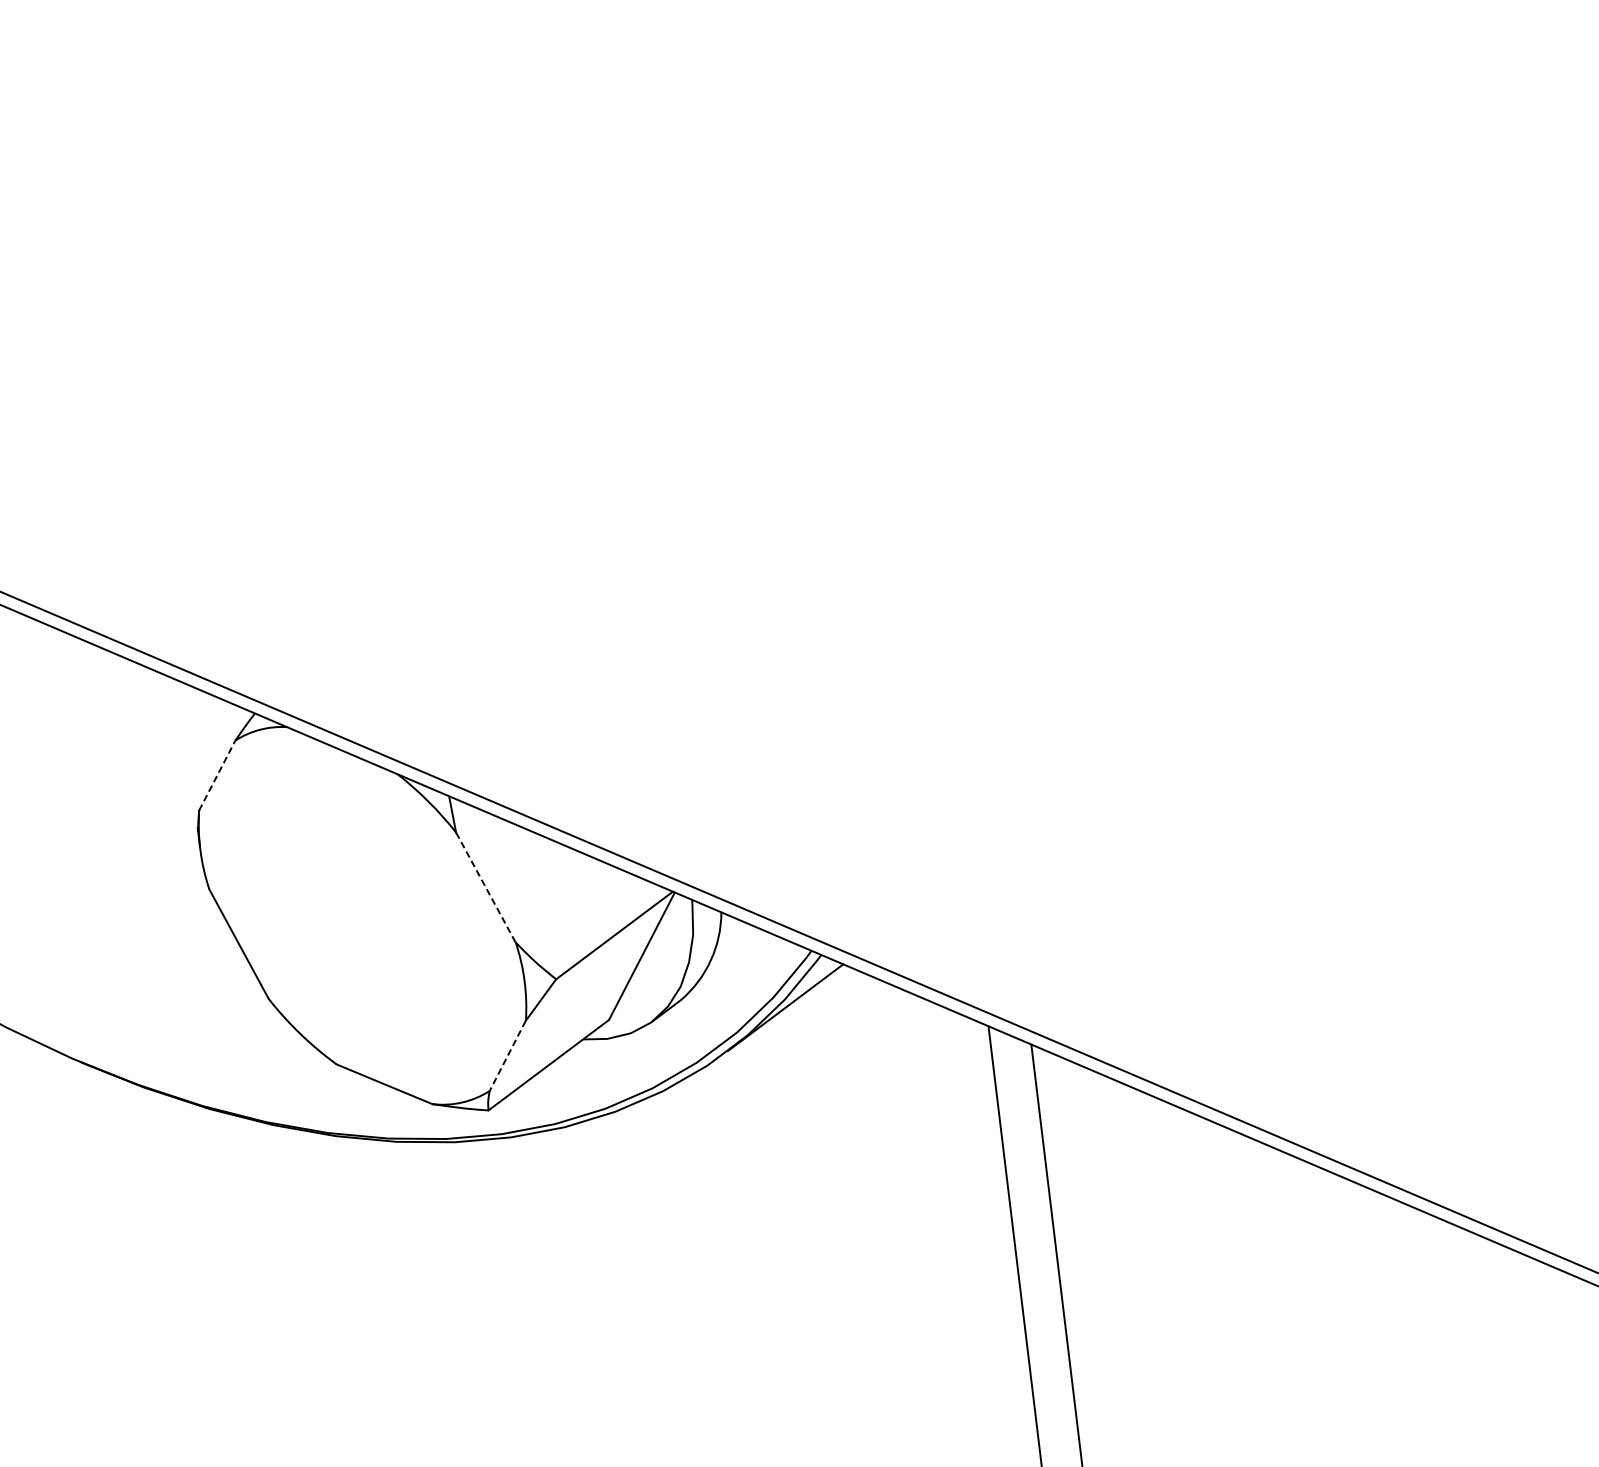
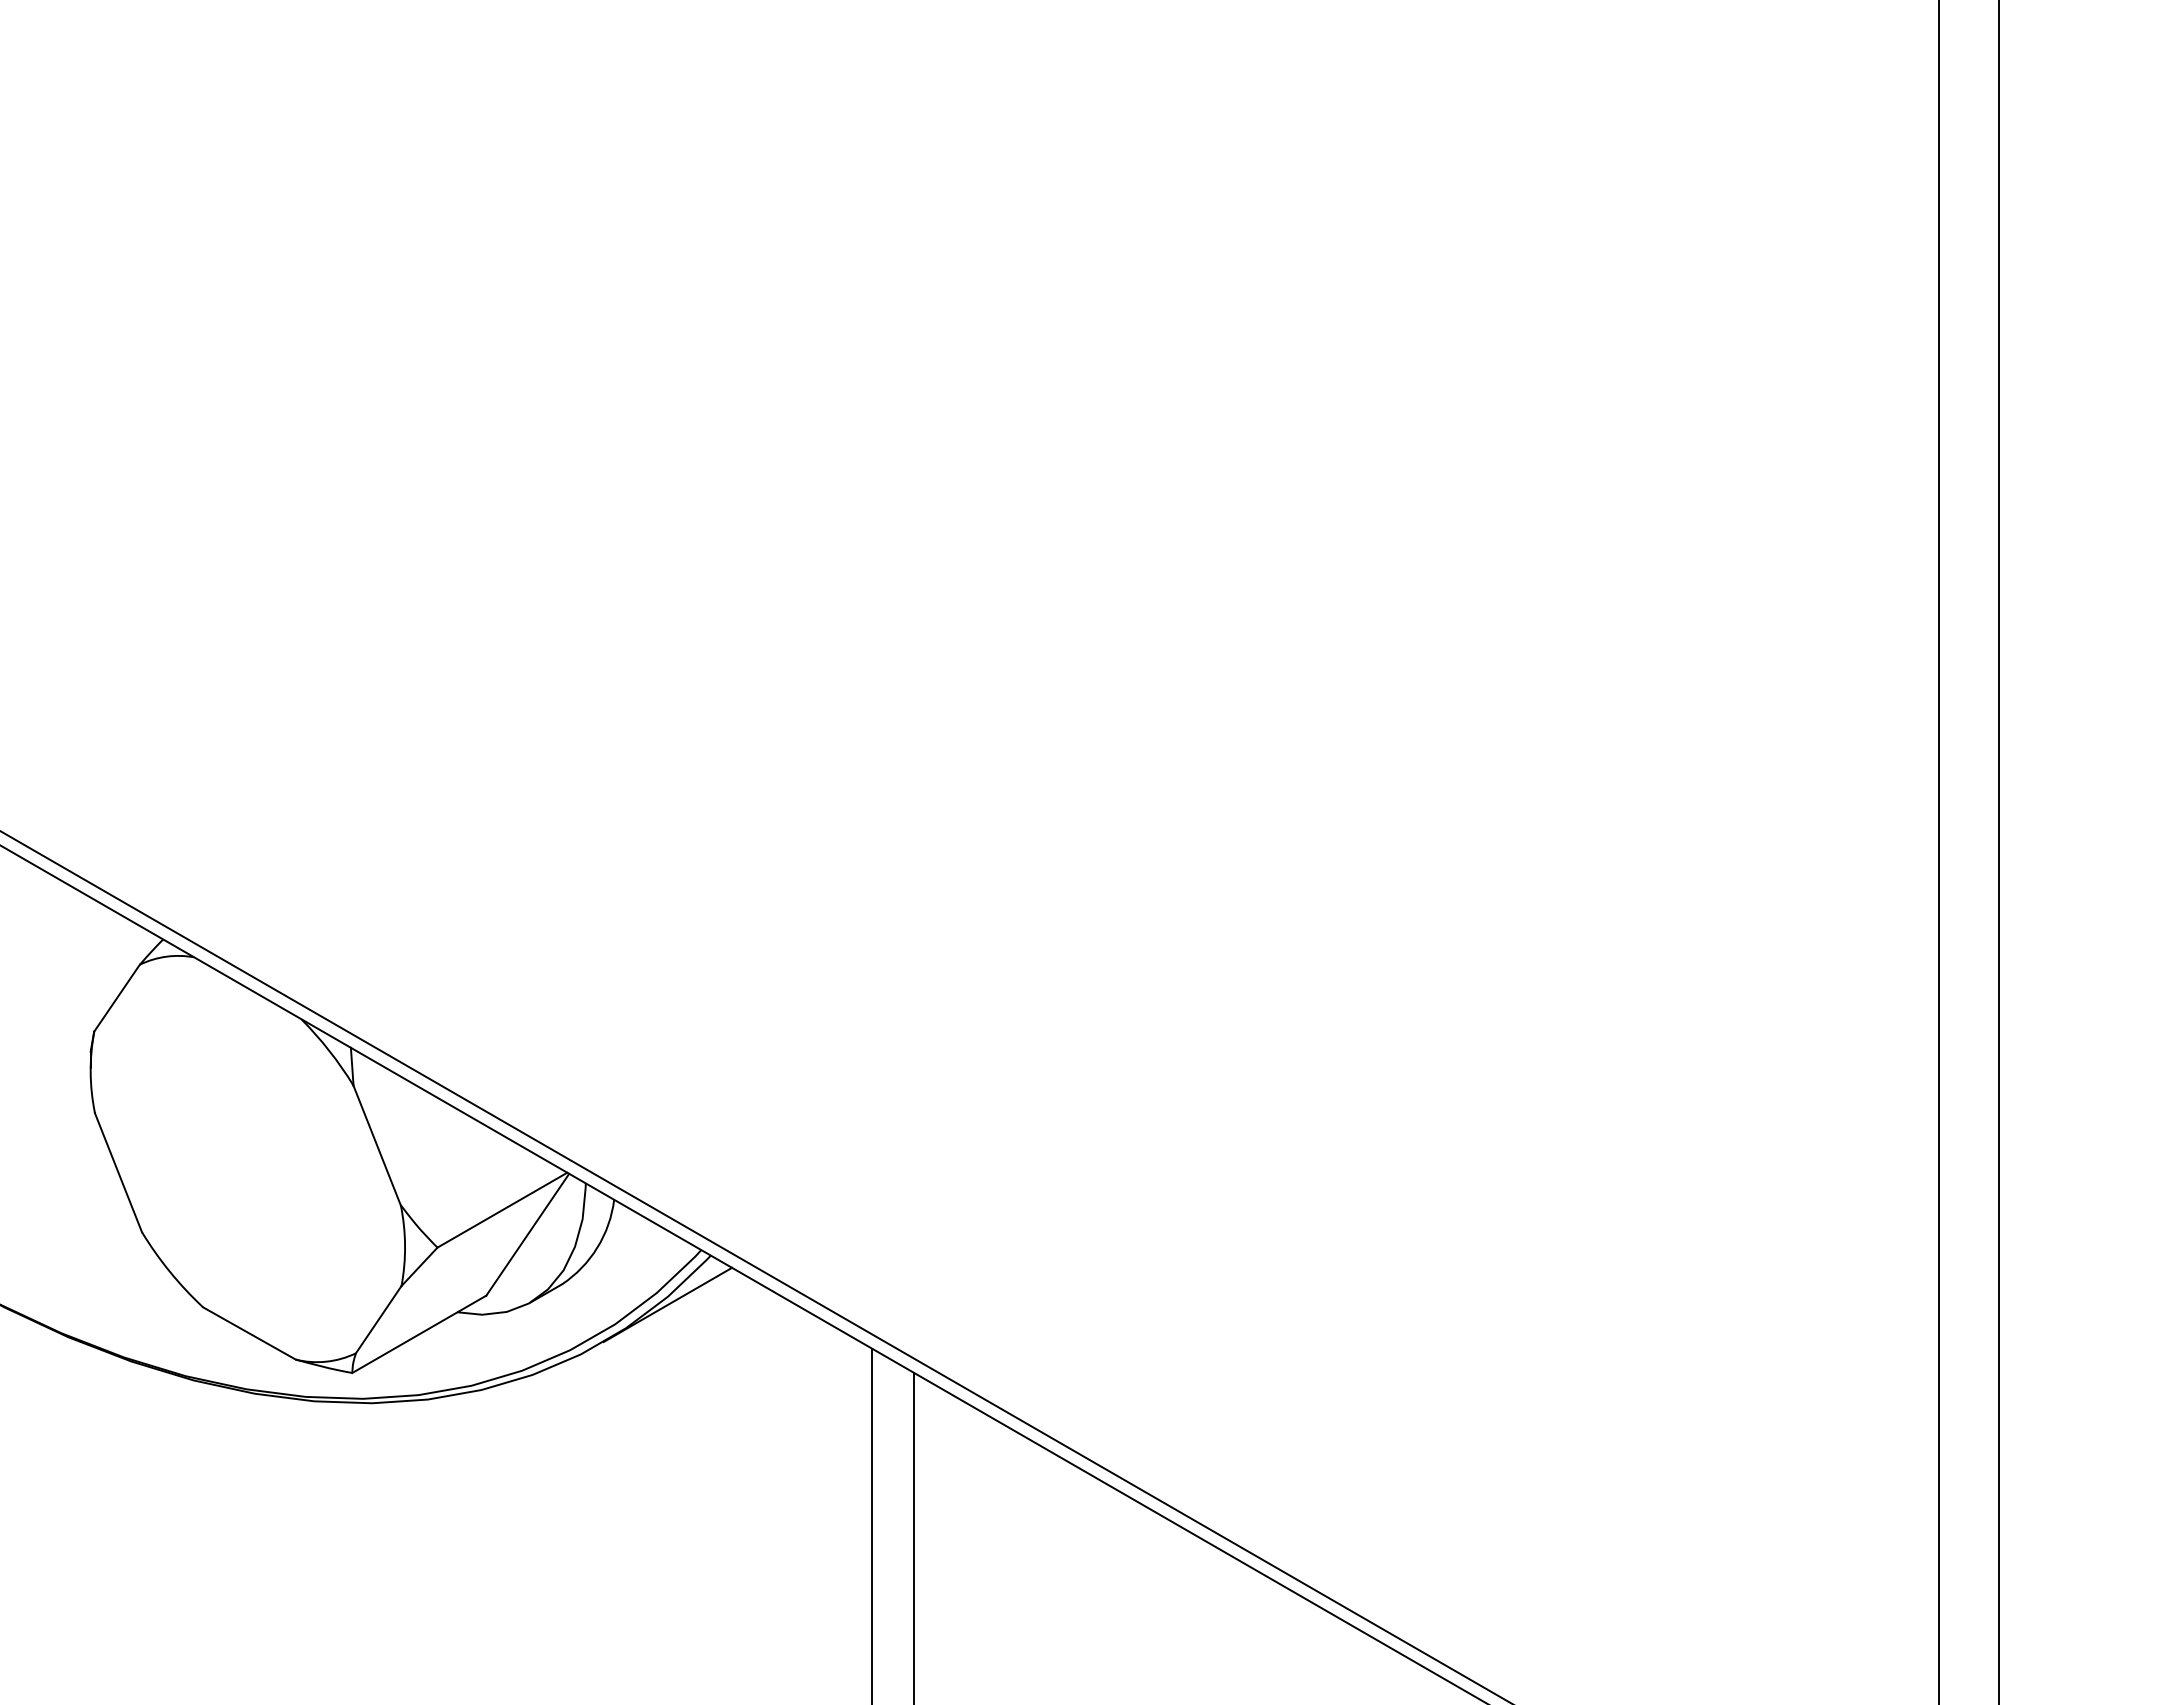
line: (217, 774) -> (117, 997), dashed -> solid
line: (486, 887) -> (377, 1145), dashed -> solid
line: (507, 1056) -> (378, 1320), dashed -> solid

